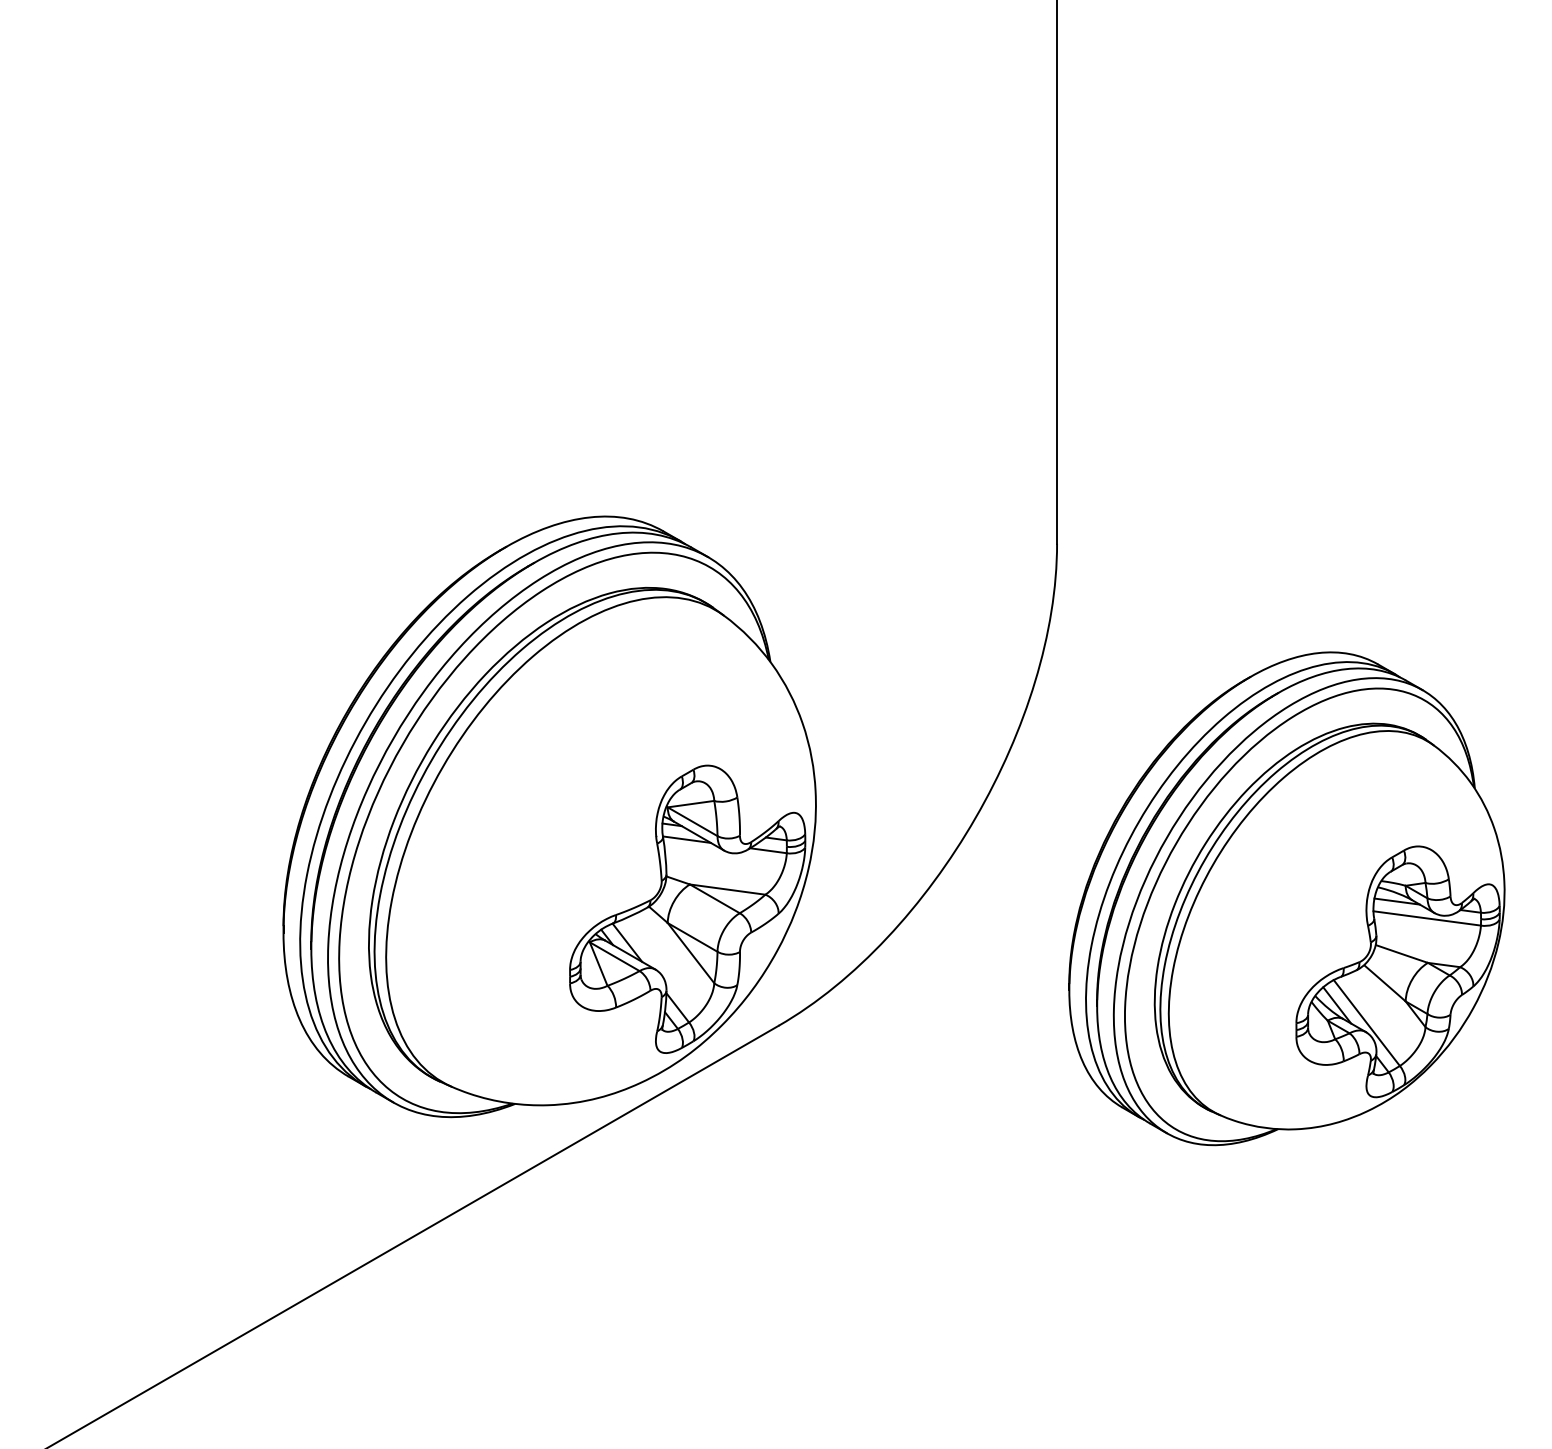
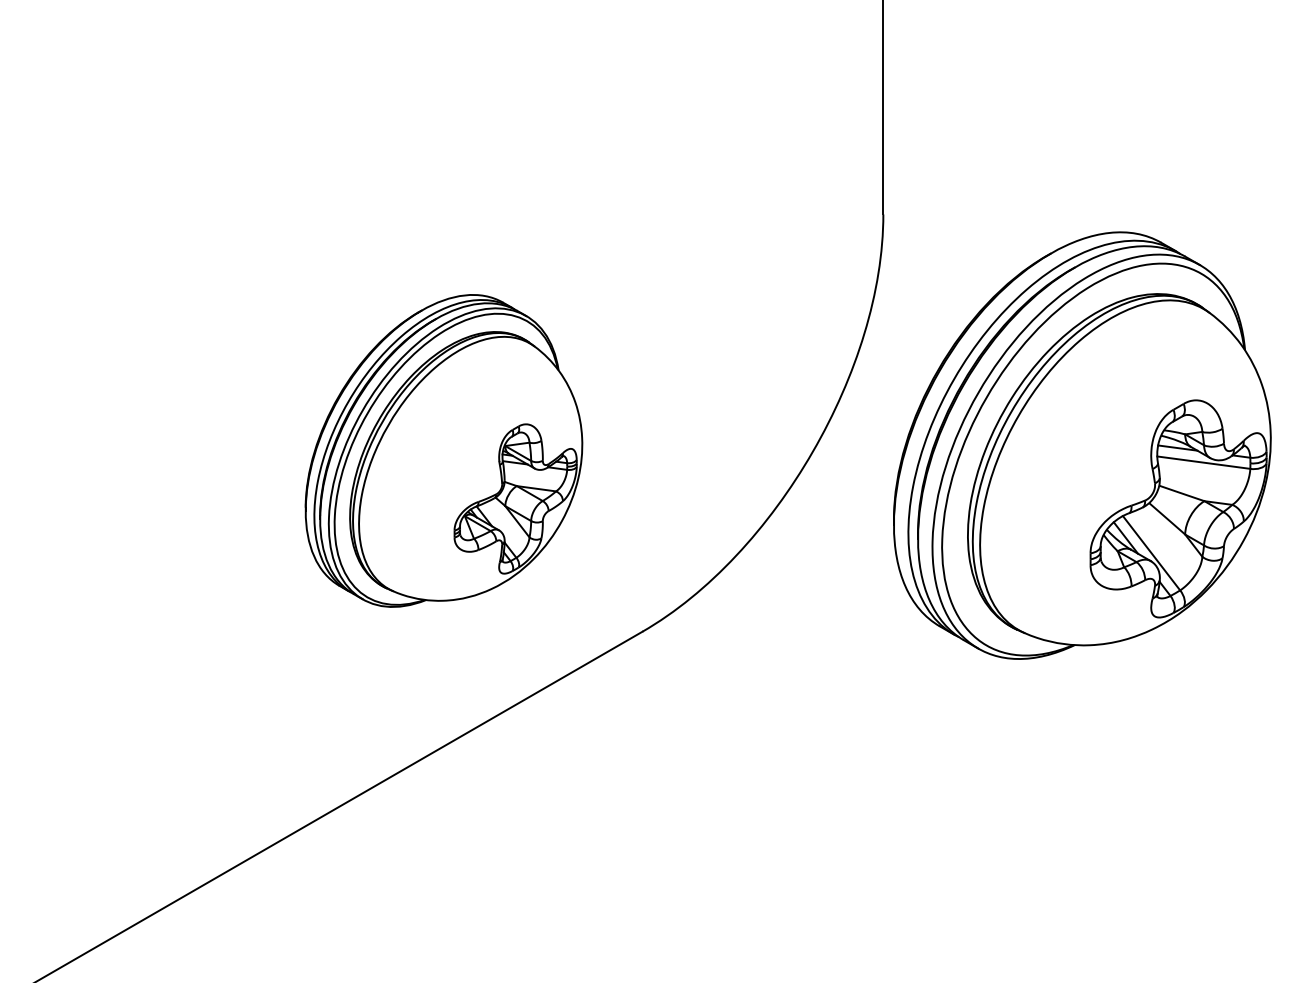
part: (549, 816) -> (443, 450), size x0.6
part: (1286, 898) -> (1081, 445), moved

